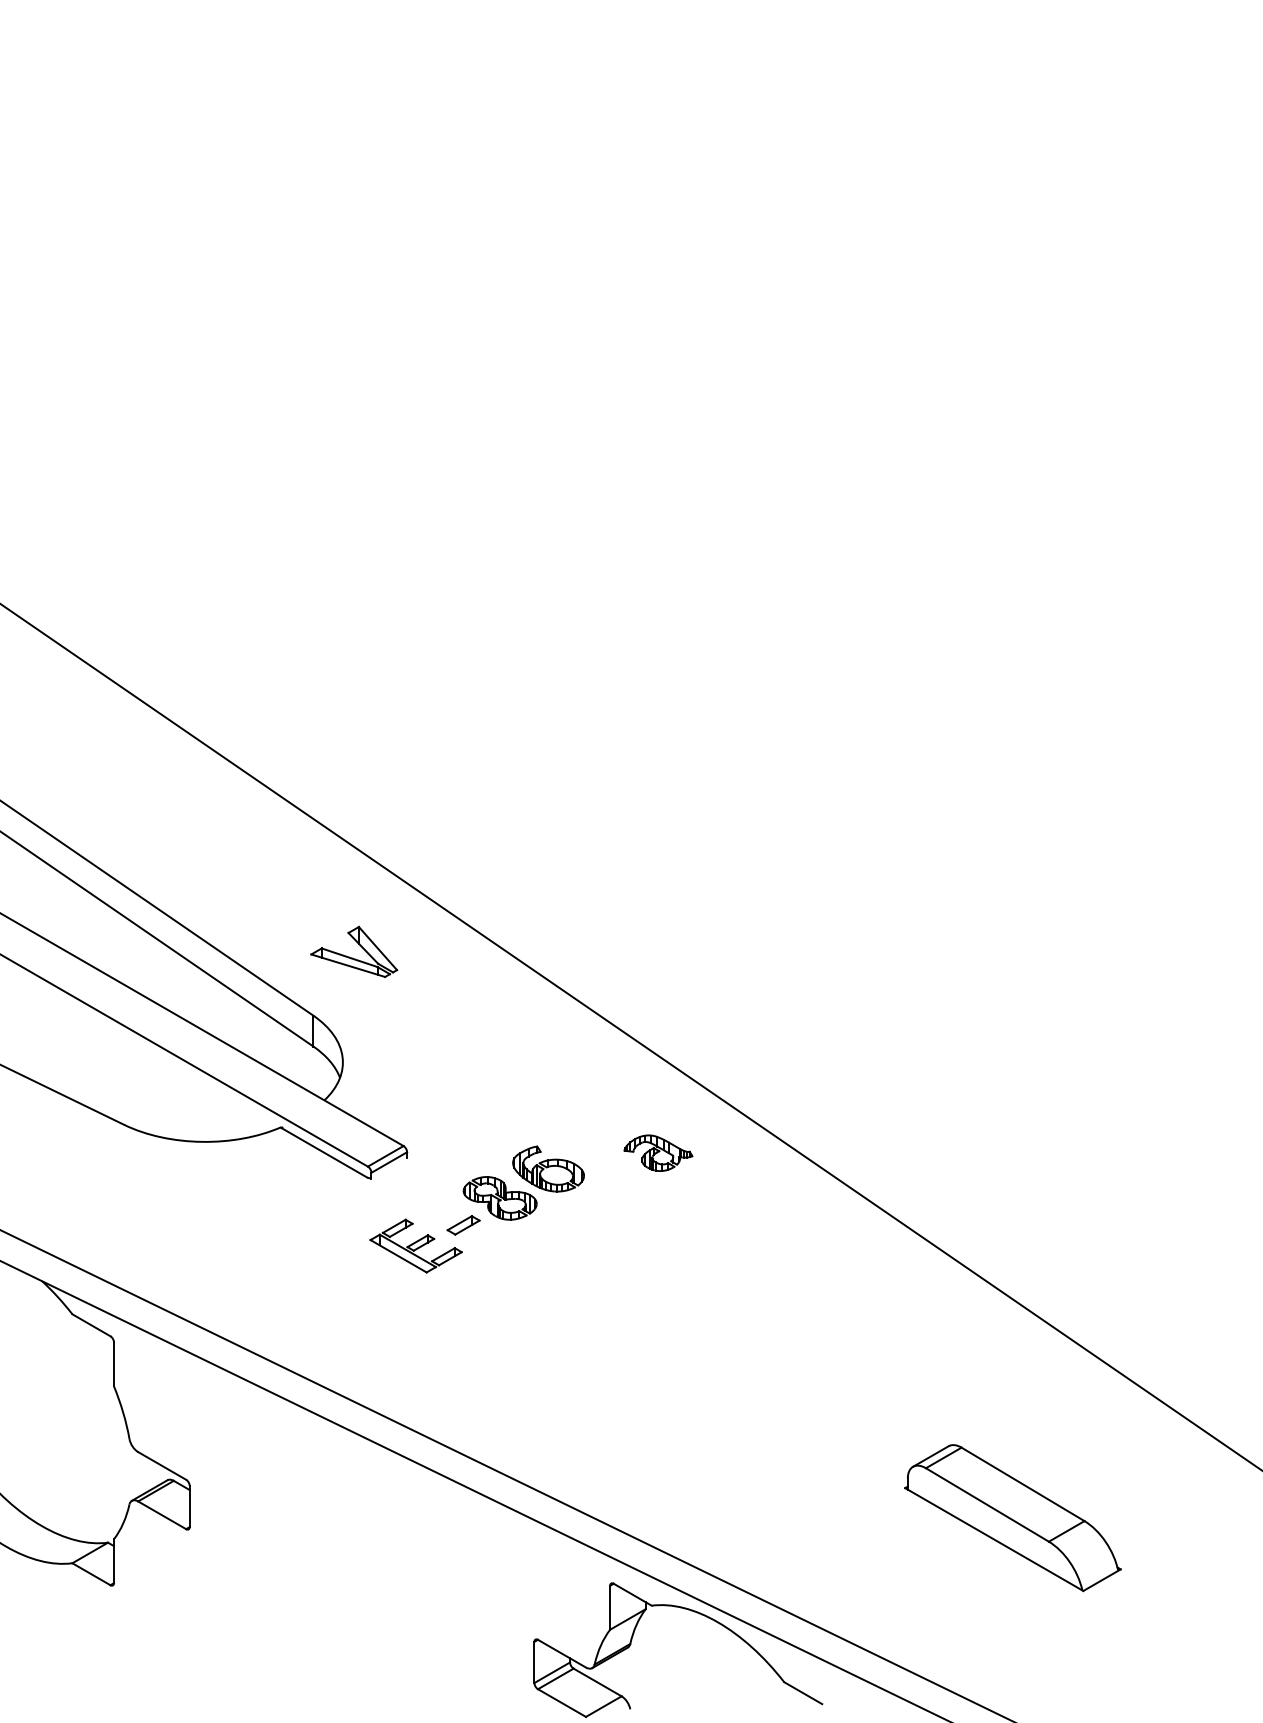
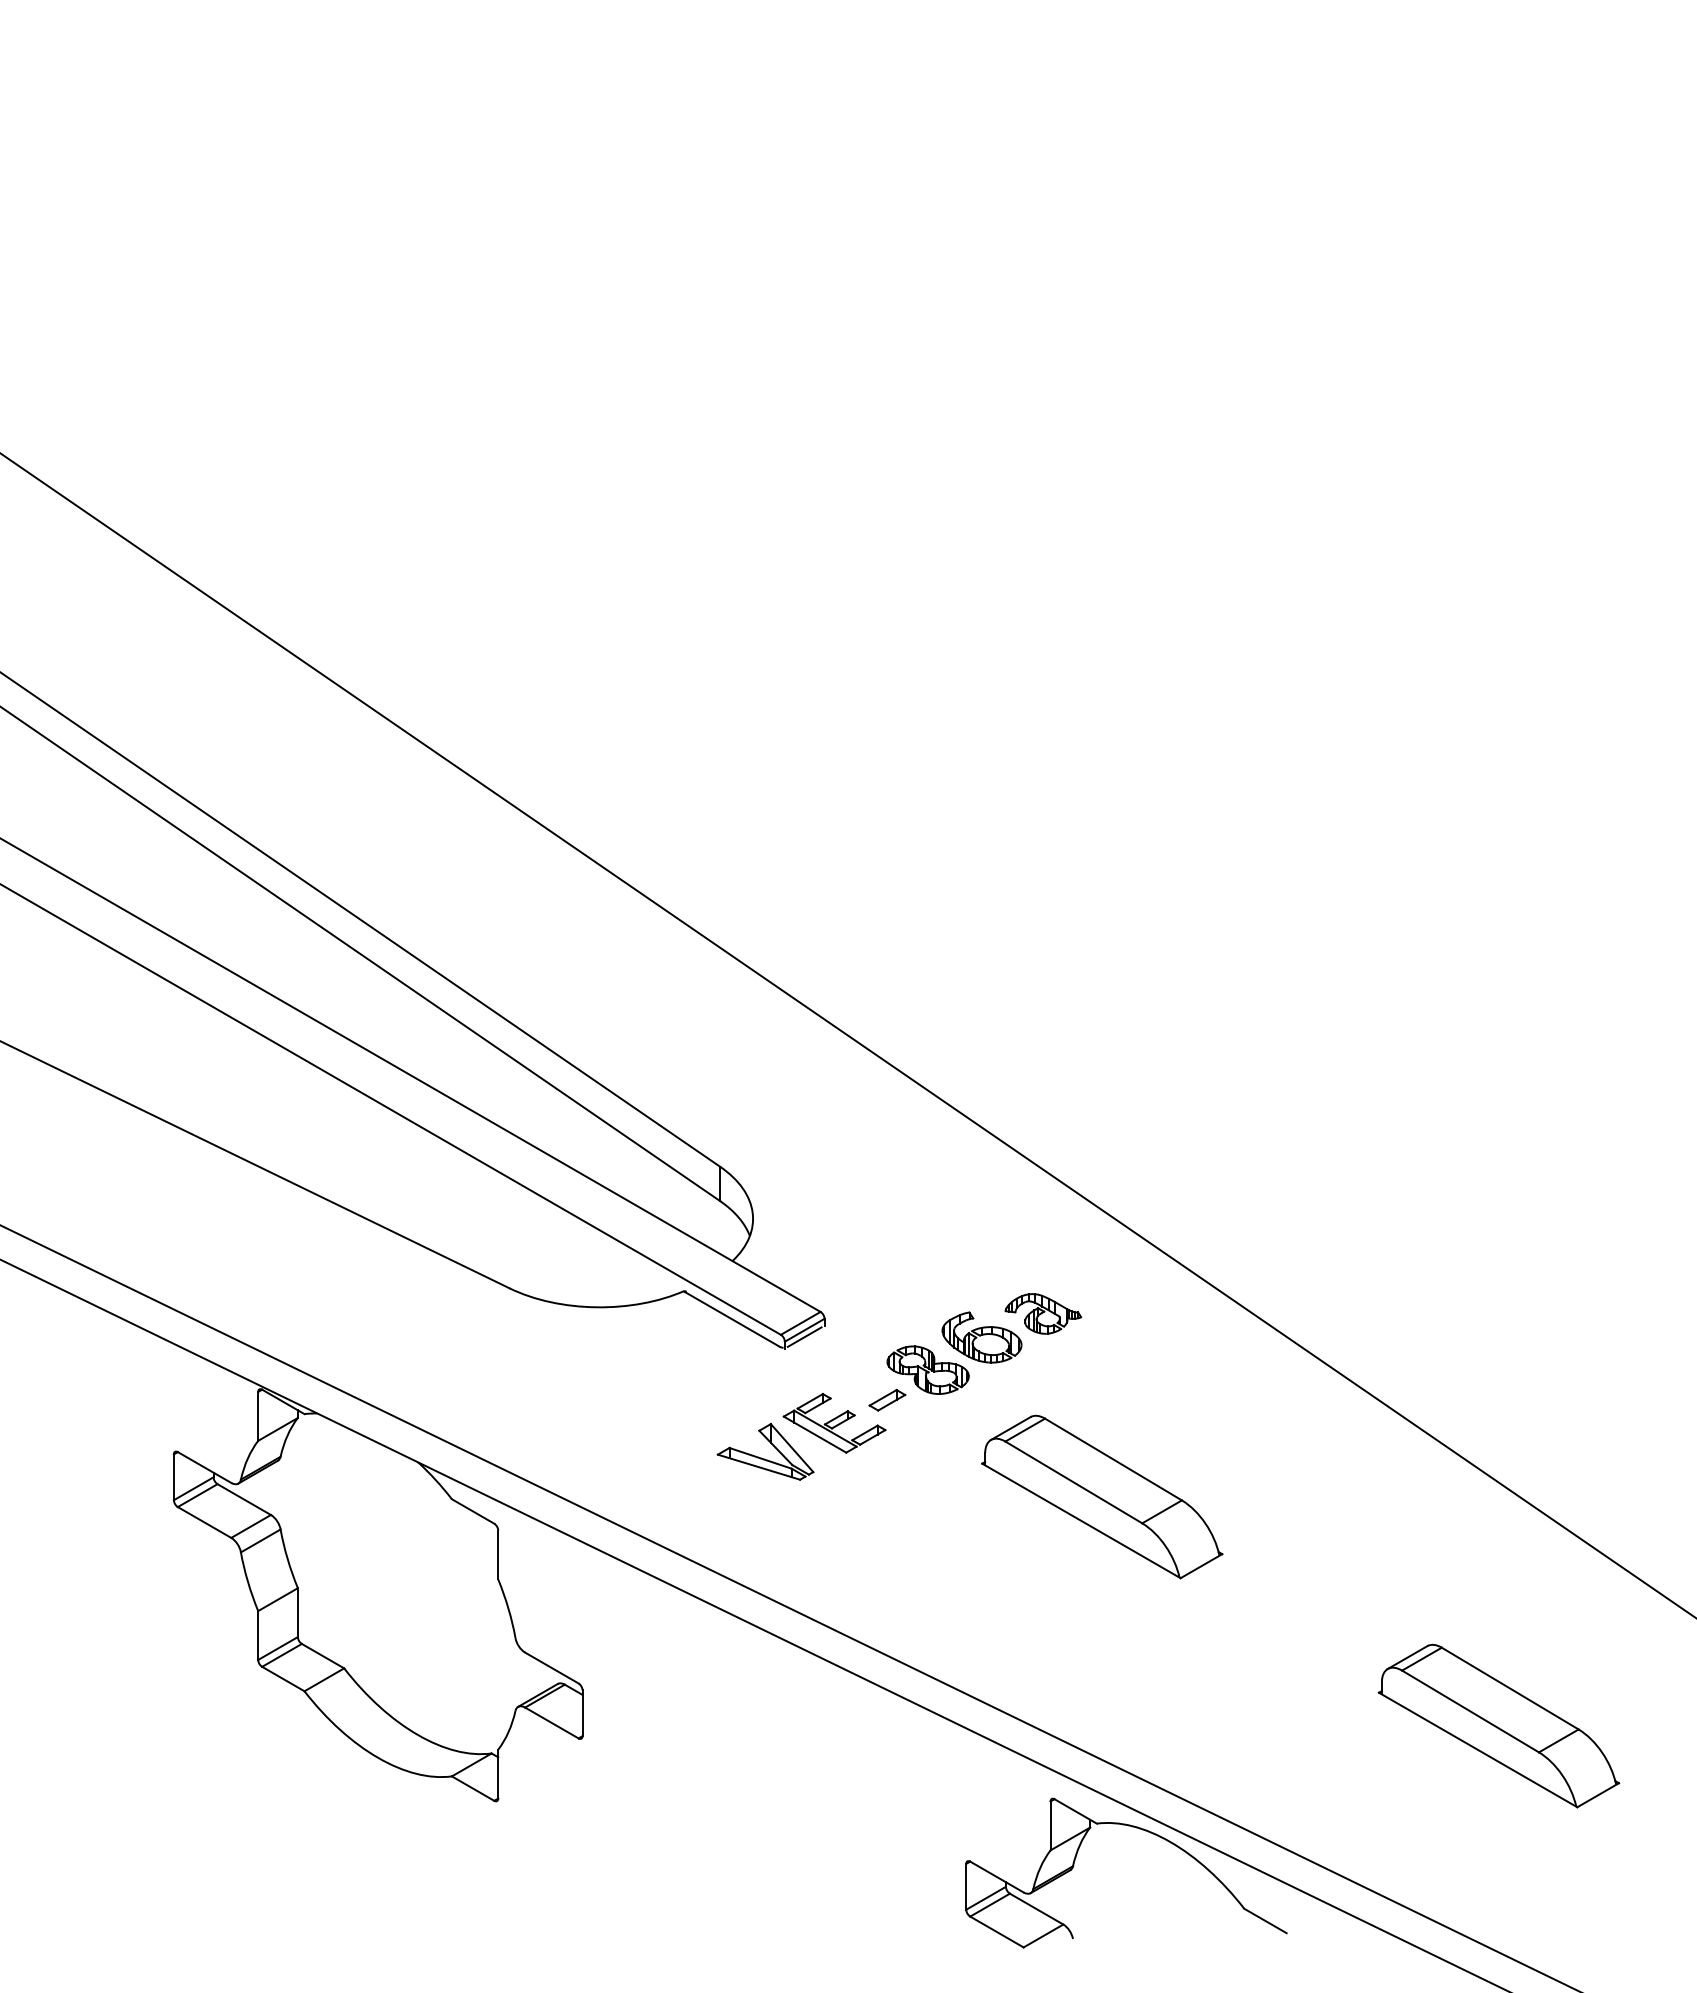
part: (353, 957) -> (764, 1458), moved
part: (658, 1152) -> (1043, 1313), moved
line: (389, 1168) -> (804, 1336), added
part: (656, 1311) -> (1102, 1496), added

